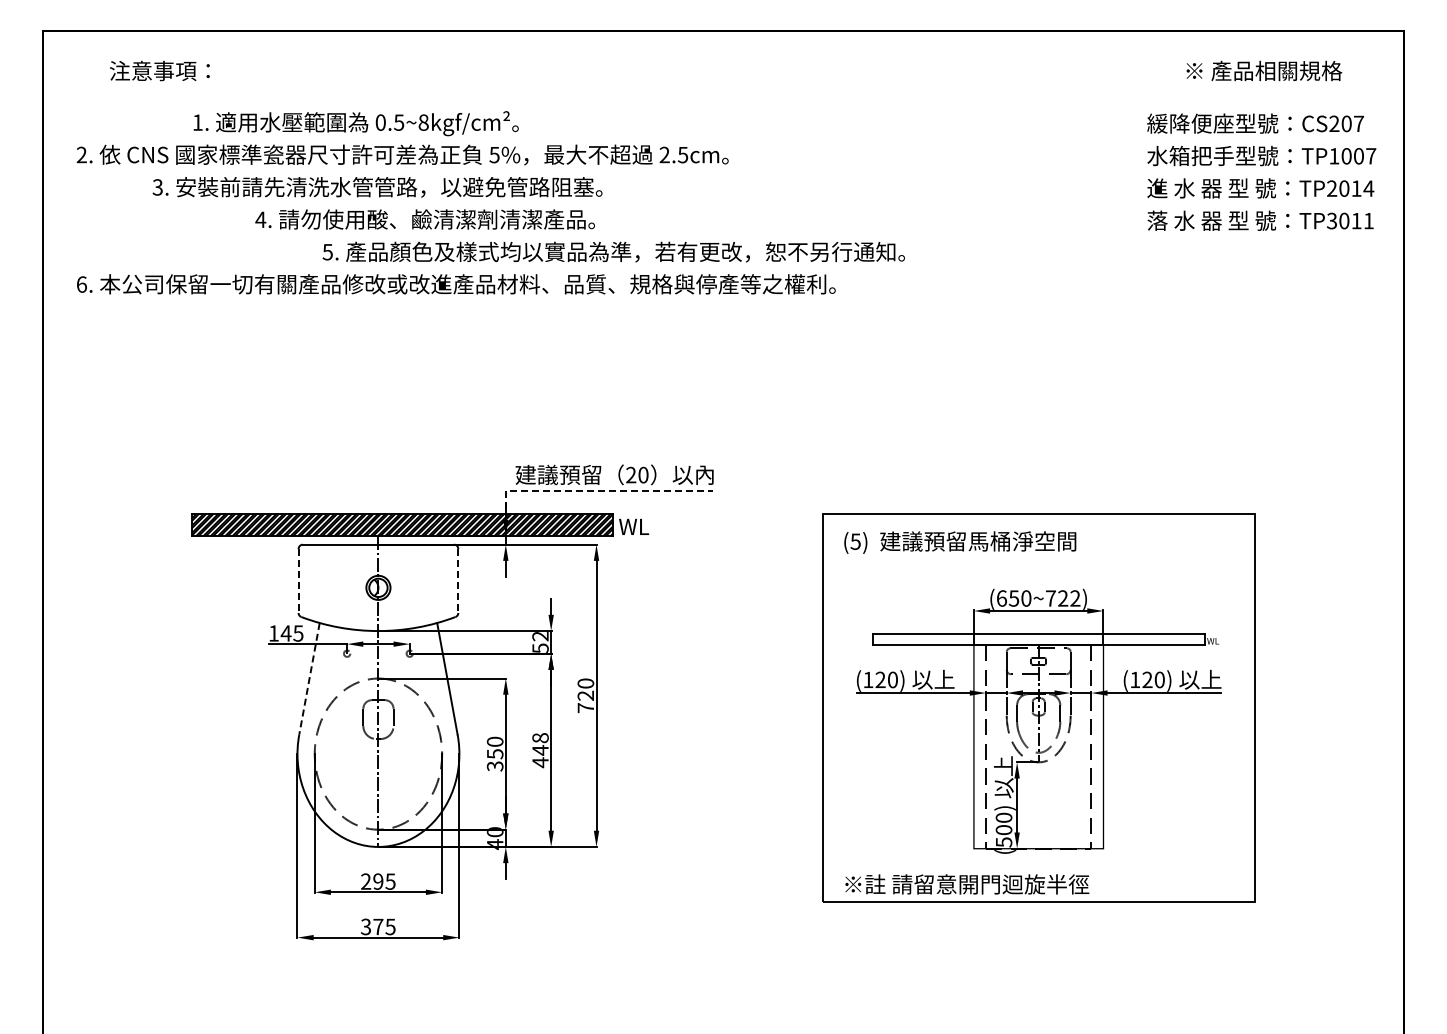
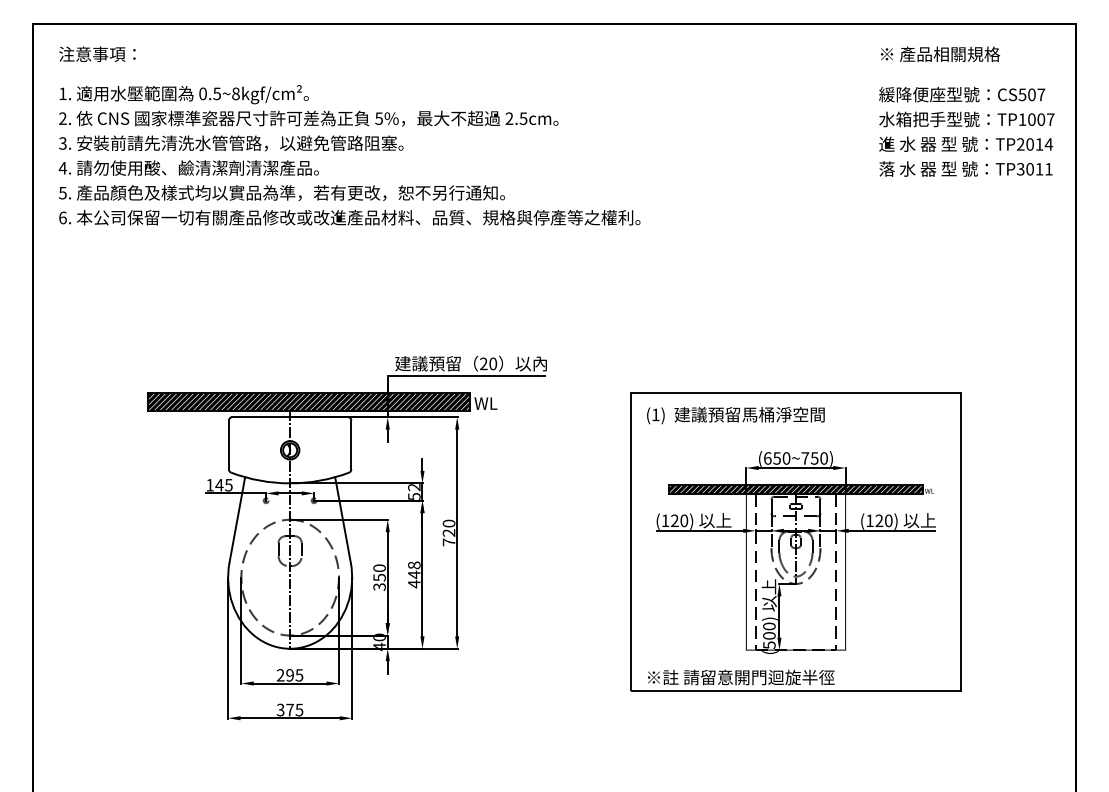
text: (159, 70) -> (97, 53), moved
text: (1264, 70) -> (940, 53), moved
text: (355, 123) -> (183, 94), moved
text: (1334, 123) -> (1022, 94), CS207 -> CS507
text: (377, 187) -> (231, 143), moved
text: (424, 219) -> (188, 168), moved
text: (613, 251) -> (281, 192), moved
line: (588, 490) -> (451, 375), dashed -> solid
text: (855, 541) -> (655, 414), (5) -> (1)
line: (298, 581) -> (228, 445), dashed -> solid
line: (458, 581) -> (351, 445), dashed -> solid
text: (1069, 598) -> (819, 458), (650~722) -> (650~750)
hatch: (1038, 638) -> (795, 489), added
line: (309, 678) -> (237, 519), dashed -> solid

